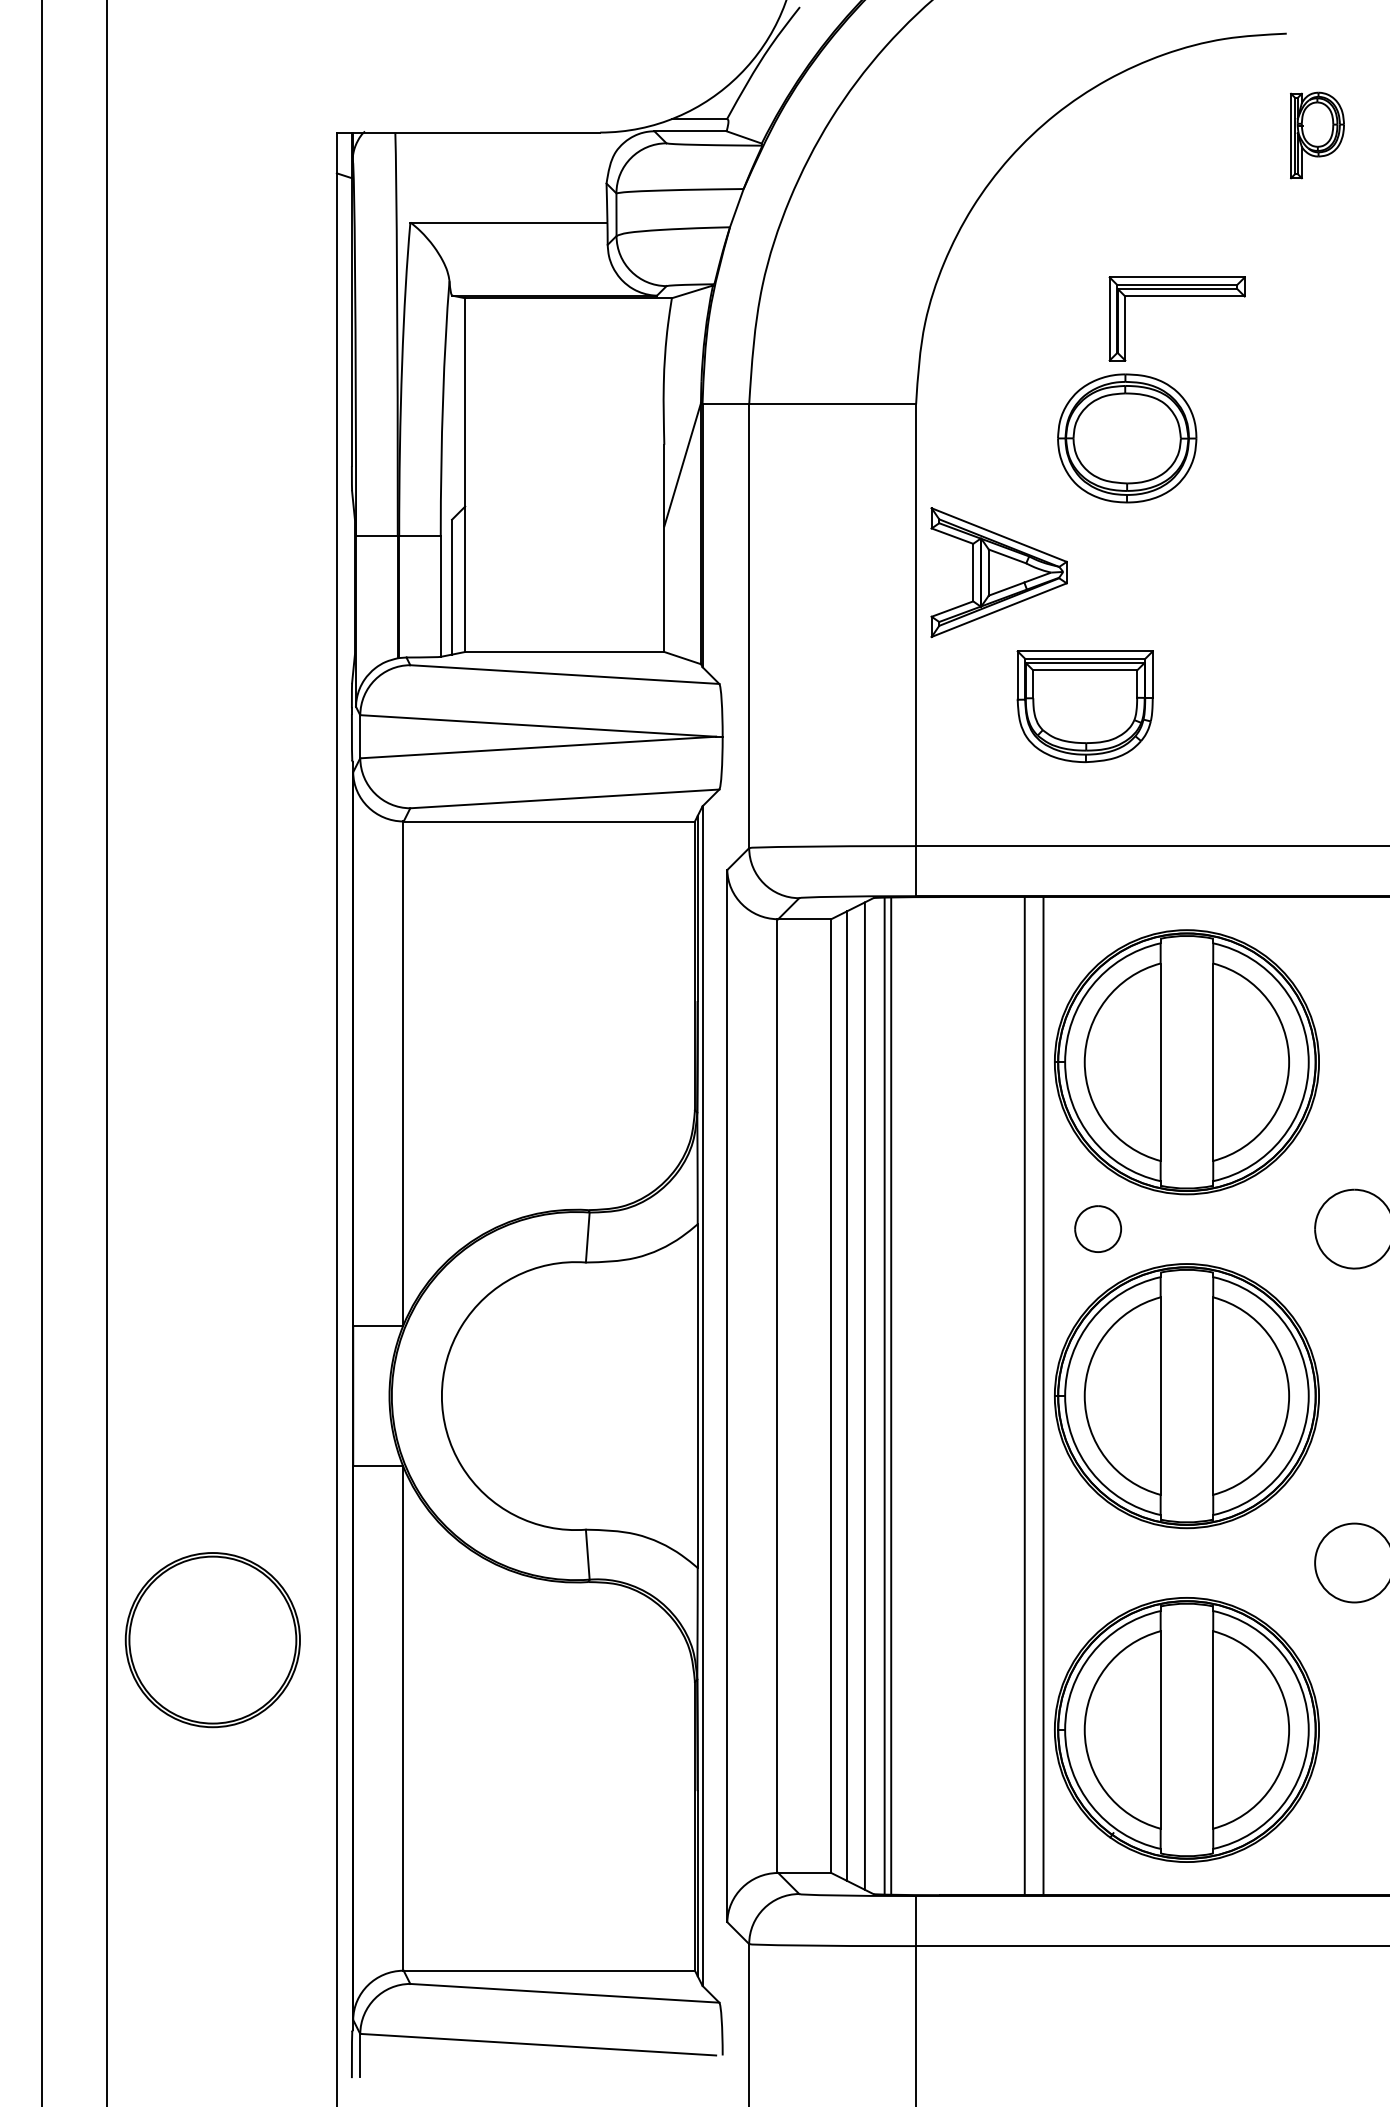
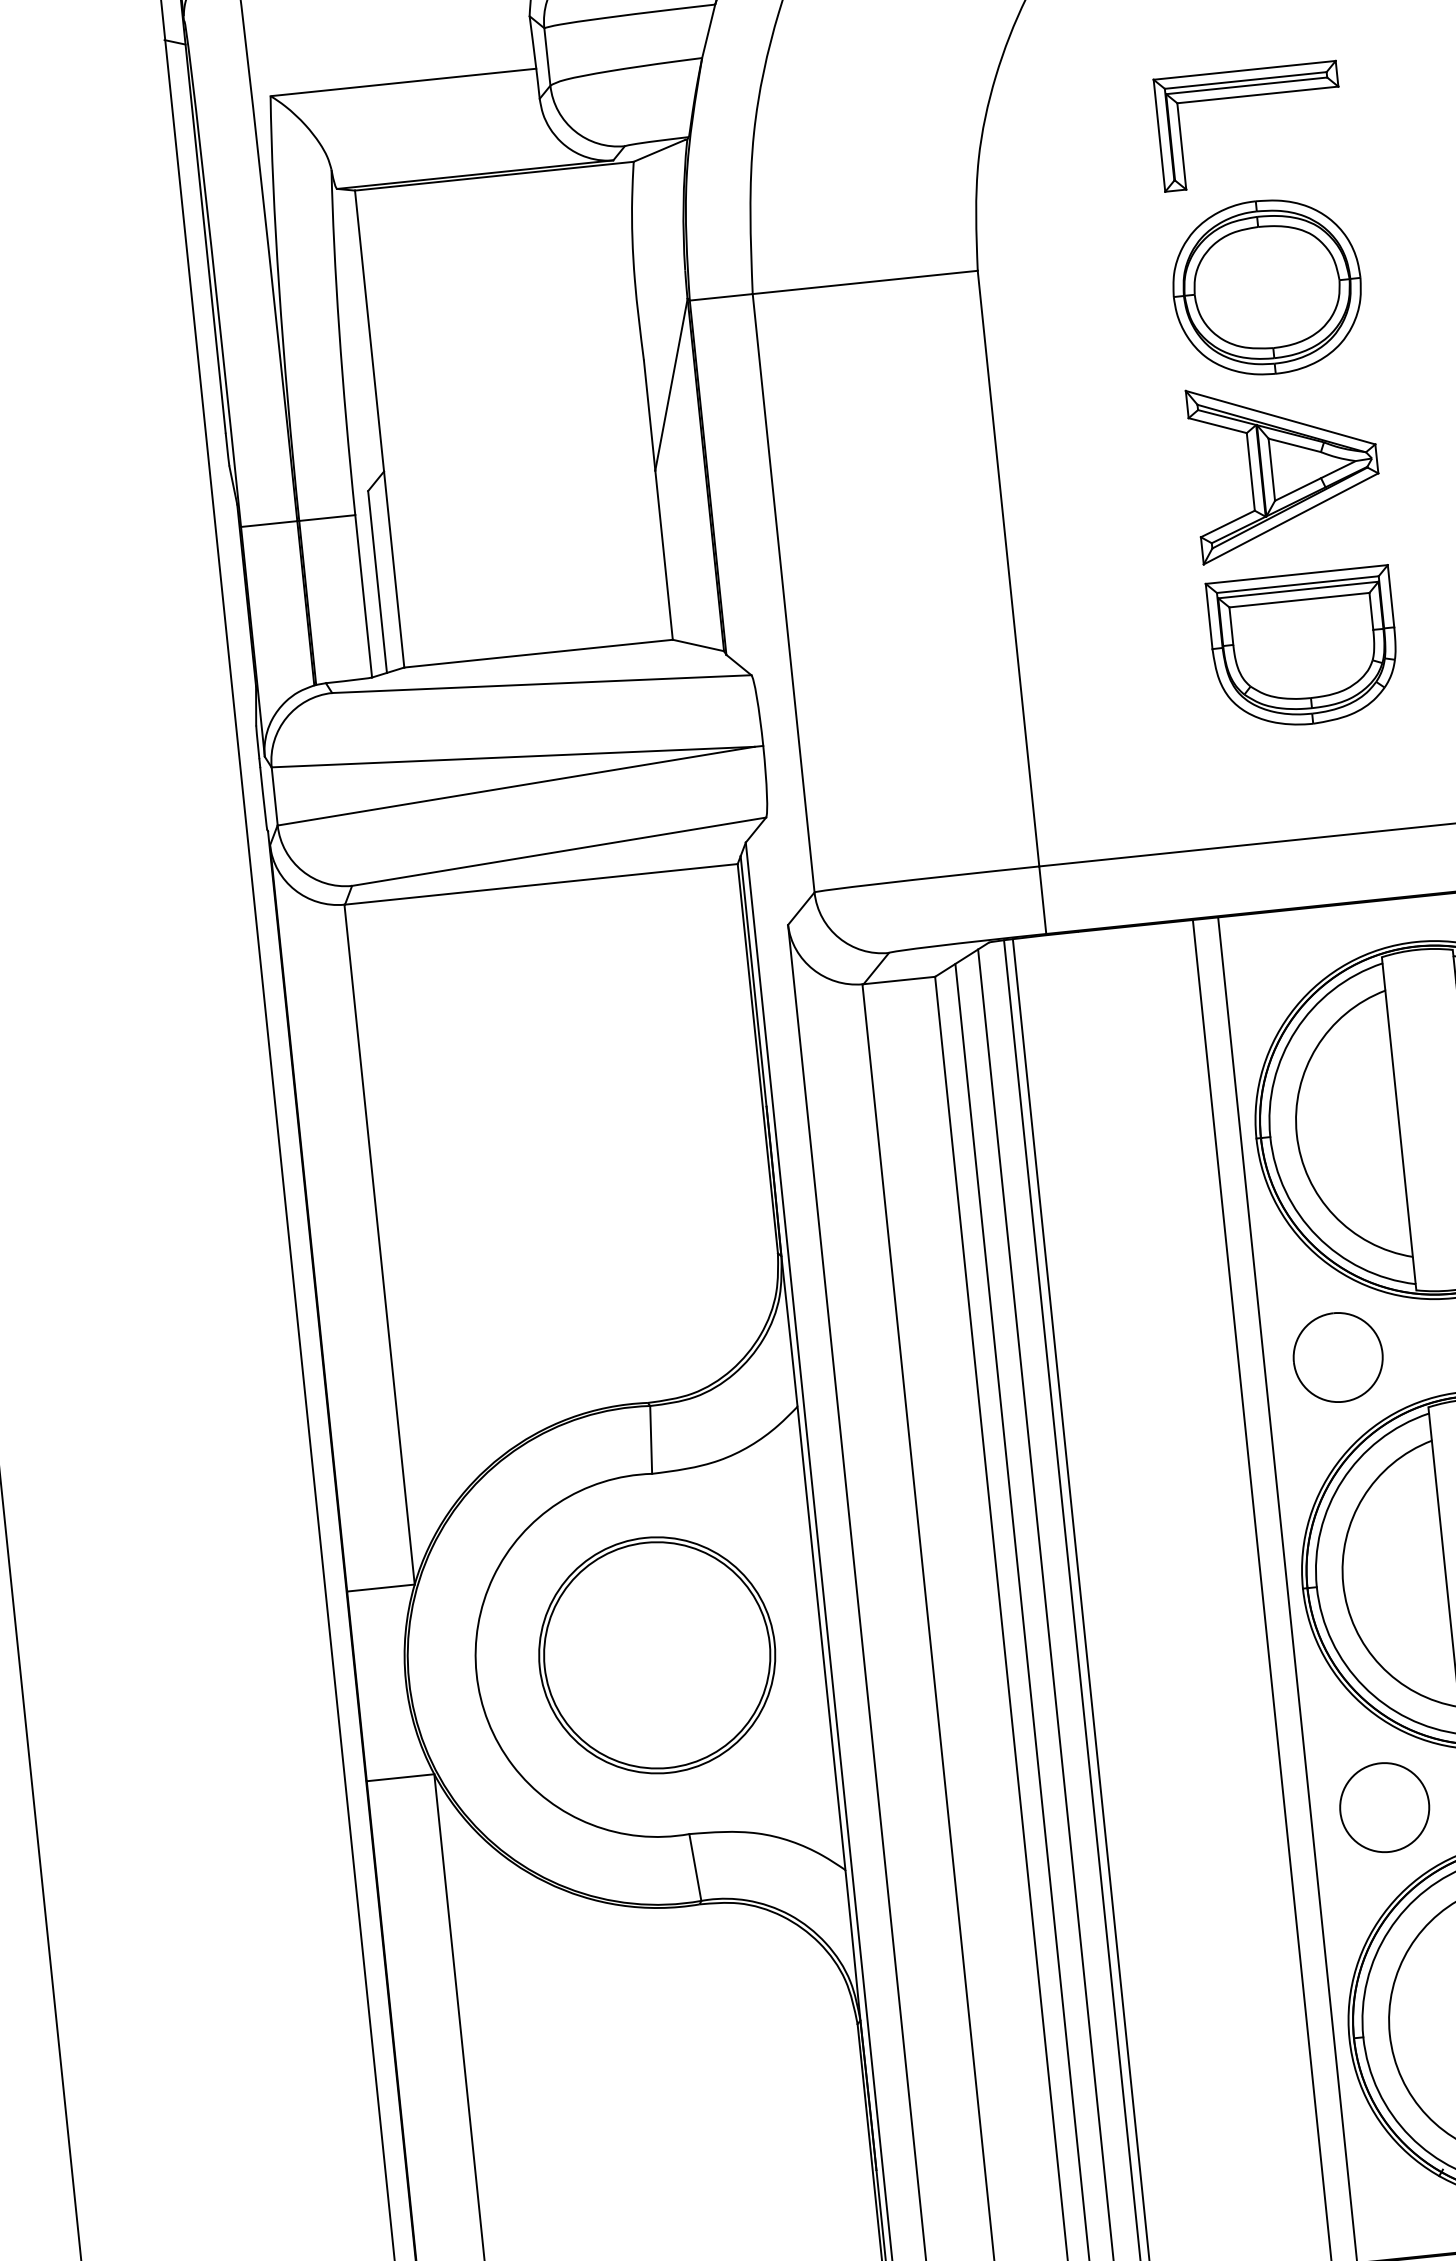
part: (1176, 296) -> (1246, 96), moved
part: (998, 572) -> (1284, 468), moved
part: (1084, 706) -> (1303, 648), moved
part: (1097, 1228) -> (1337, 1356), size x1.43
circle: (1097, 1562) -> (1383, 1807), added
part: (212, 1640) -> (656, 1655), moved

